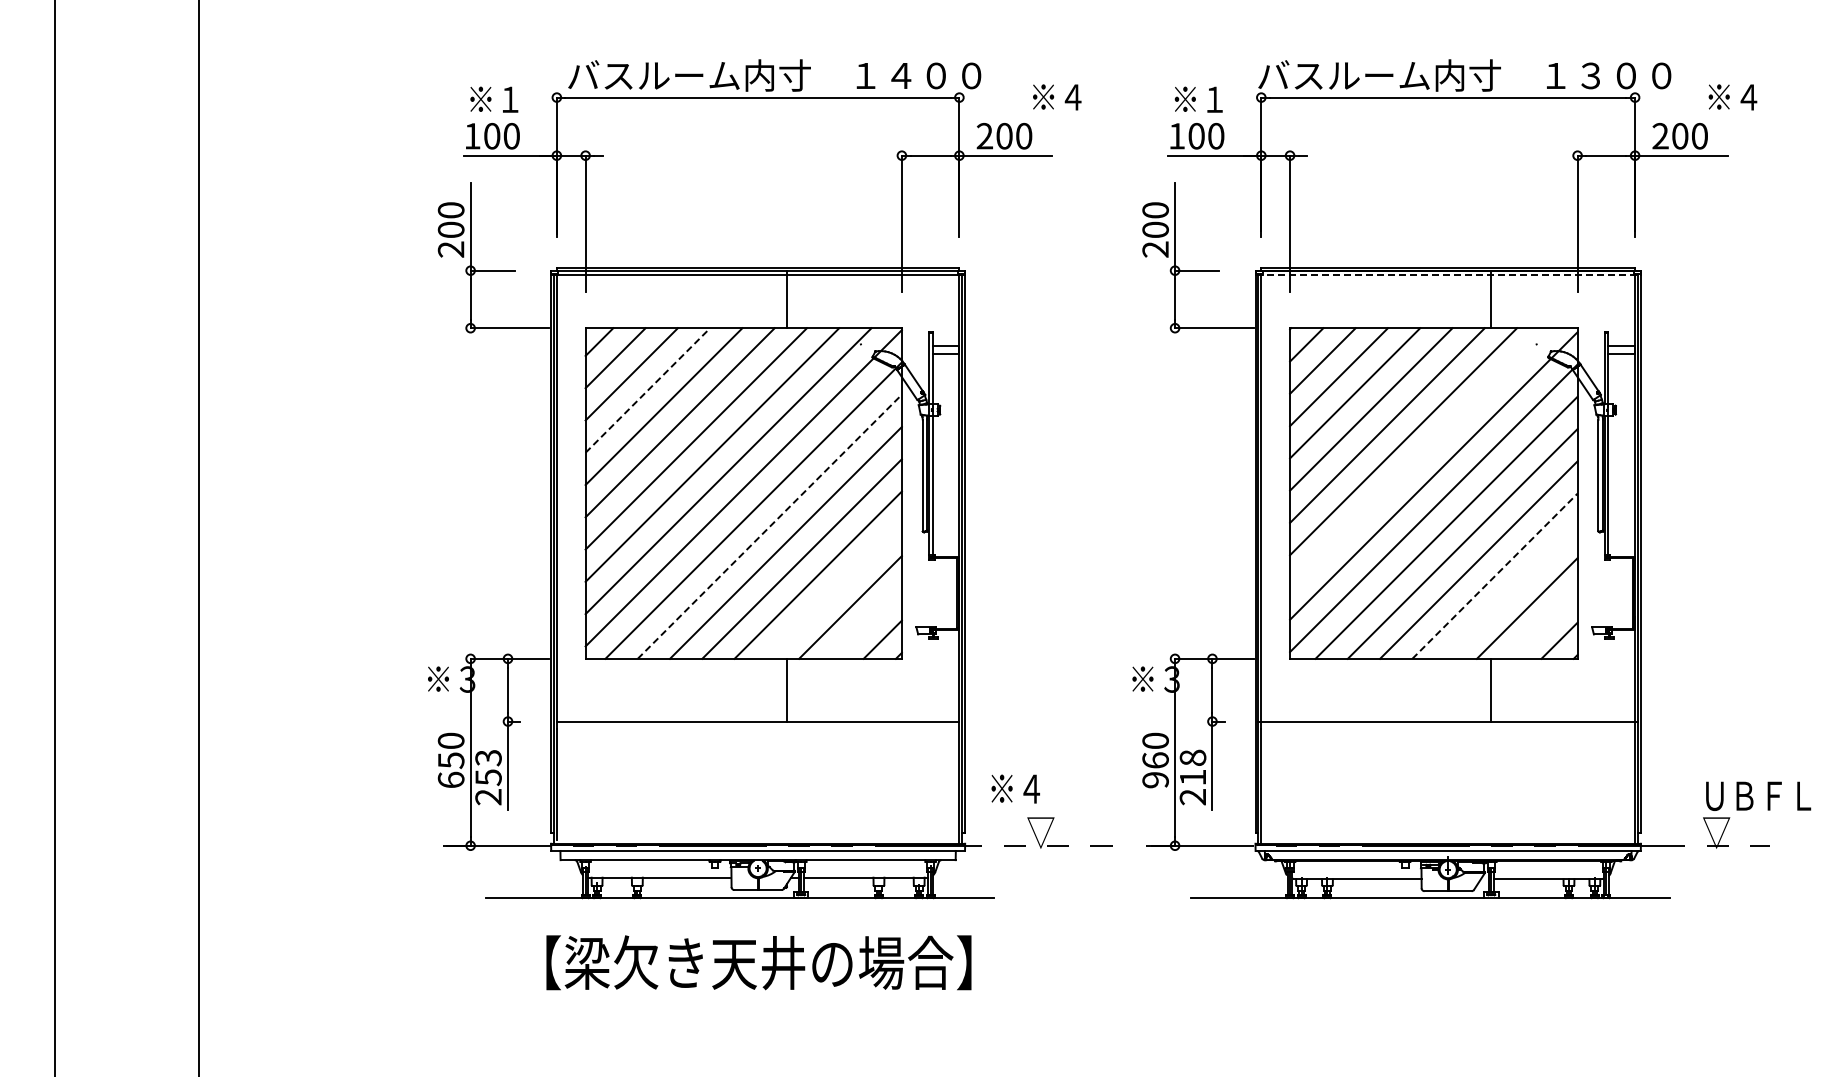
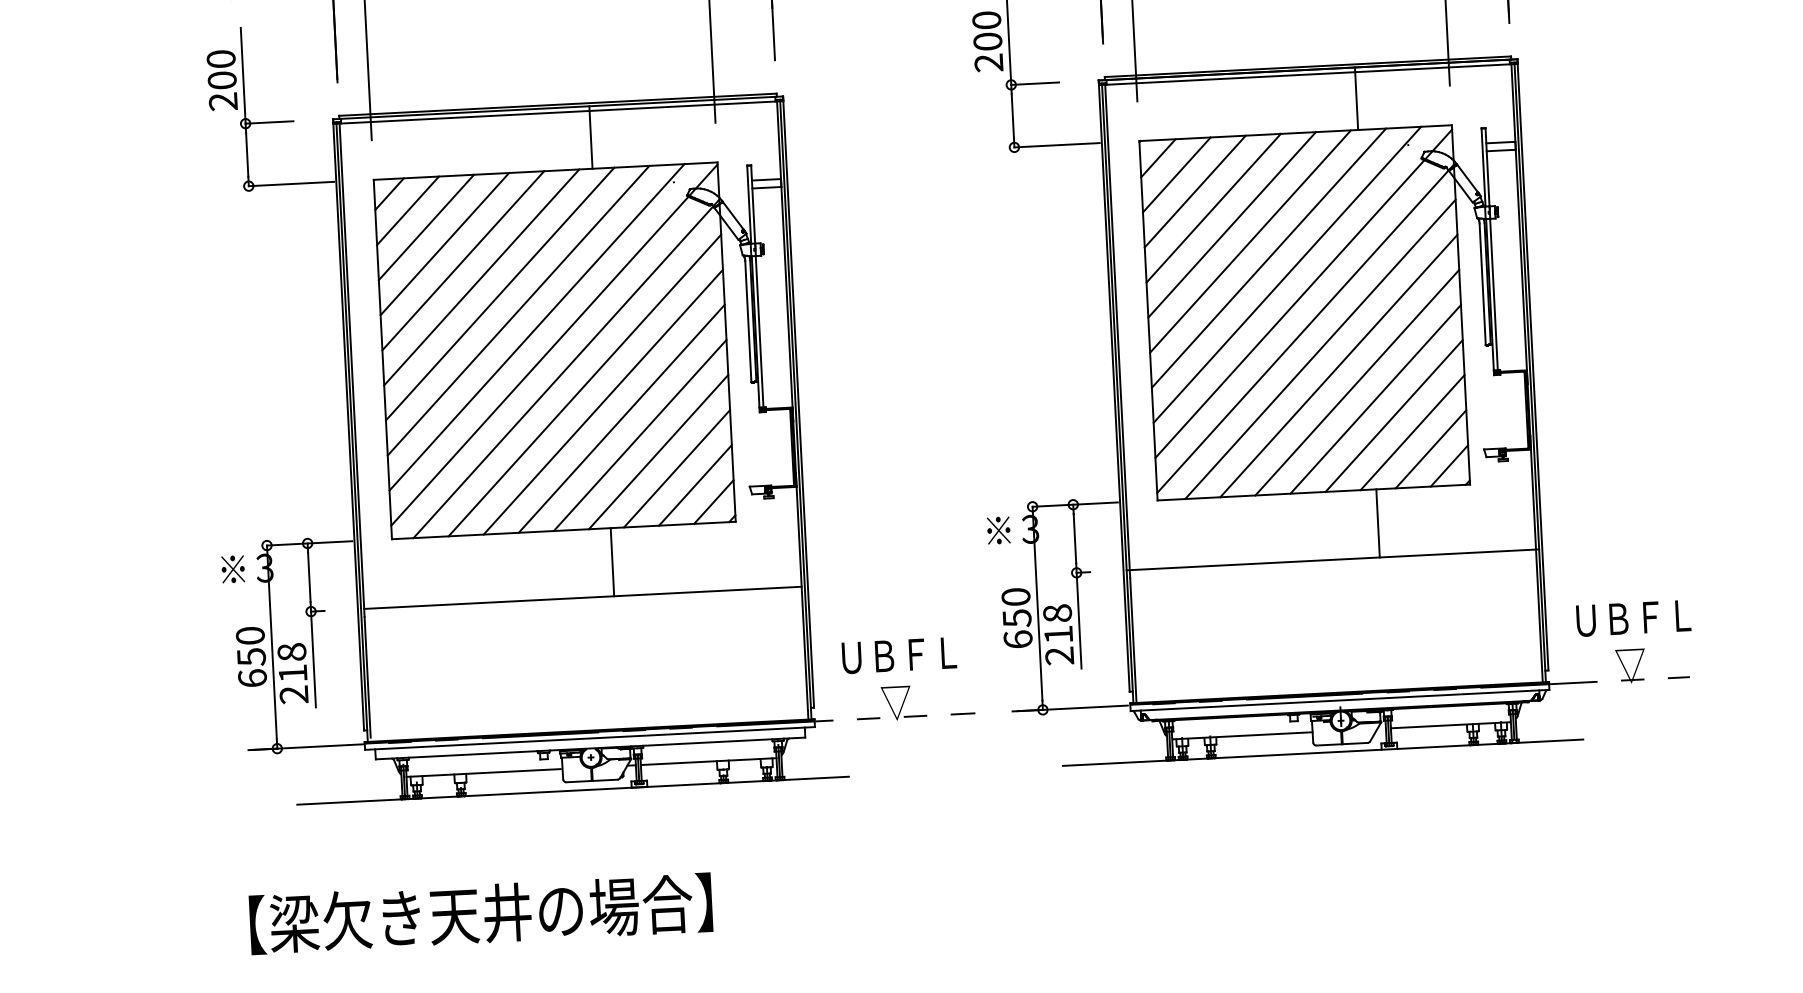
line: (1448, 275) -> (1308, 75), dashed -> solid
line: (648, 390) -> (445, 244), dashed -> solid
line: (1419, 457) -> (1287, 274), added
line: (769, 526) -> (584, 385), dashed -> solid
line: (1494, 576) -> (1375, 399), dashed -> solid
line: (833, 590) -> (657, 451), added
line: (1510, 591) -> (1393, 415), added
line: (866, 623) -> (695, 485), added
line: (1543, 624) -> (1431, 449), added
text: (488, 767) -> (292, 662), 253 -> 218
text: (1155, 770) -> (1017, 629), 960 -> 650
text: (1044, 789) -> (897, 655), ※４ -> ＵＢＦＬ
text: (1758, 795) -> (1633, 617), moved
text: (758, 962) -> (480, 913), moved

